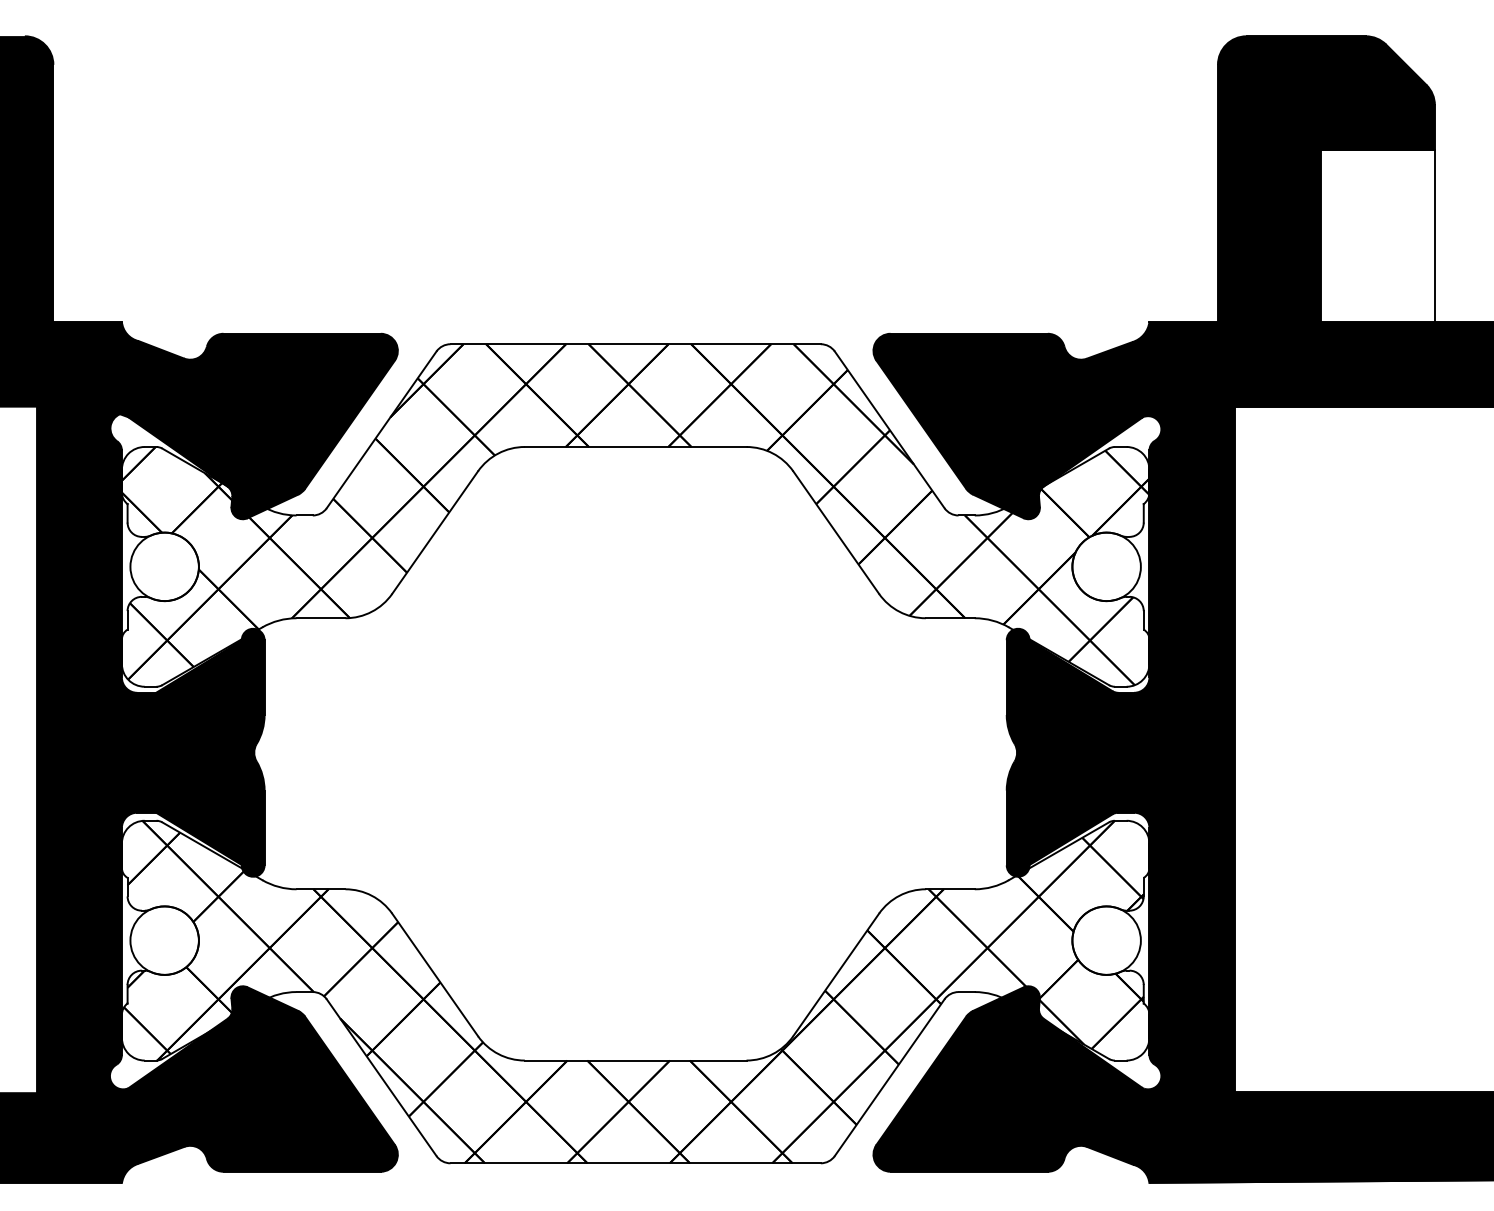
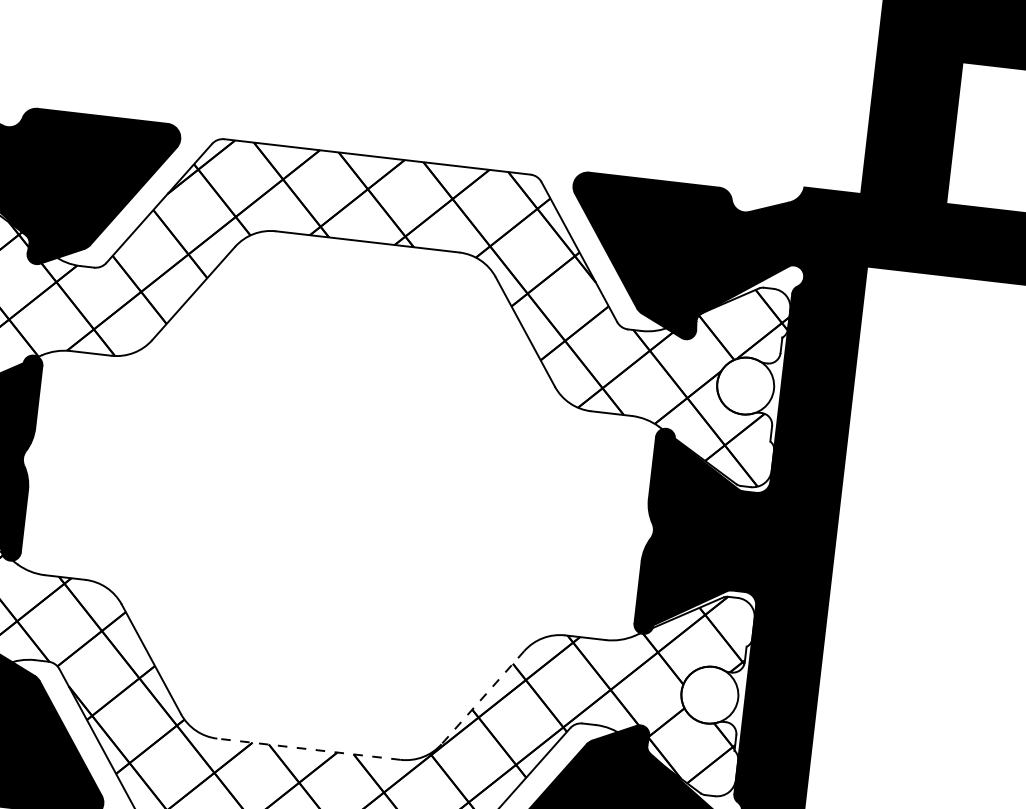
line: (836, 974) -> (483, 697), solid -> dashed
line: (635, 1060) -> (308, 749), solid -> dashed

